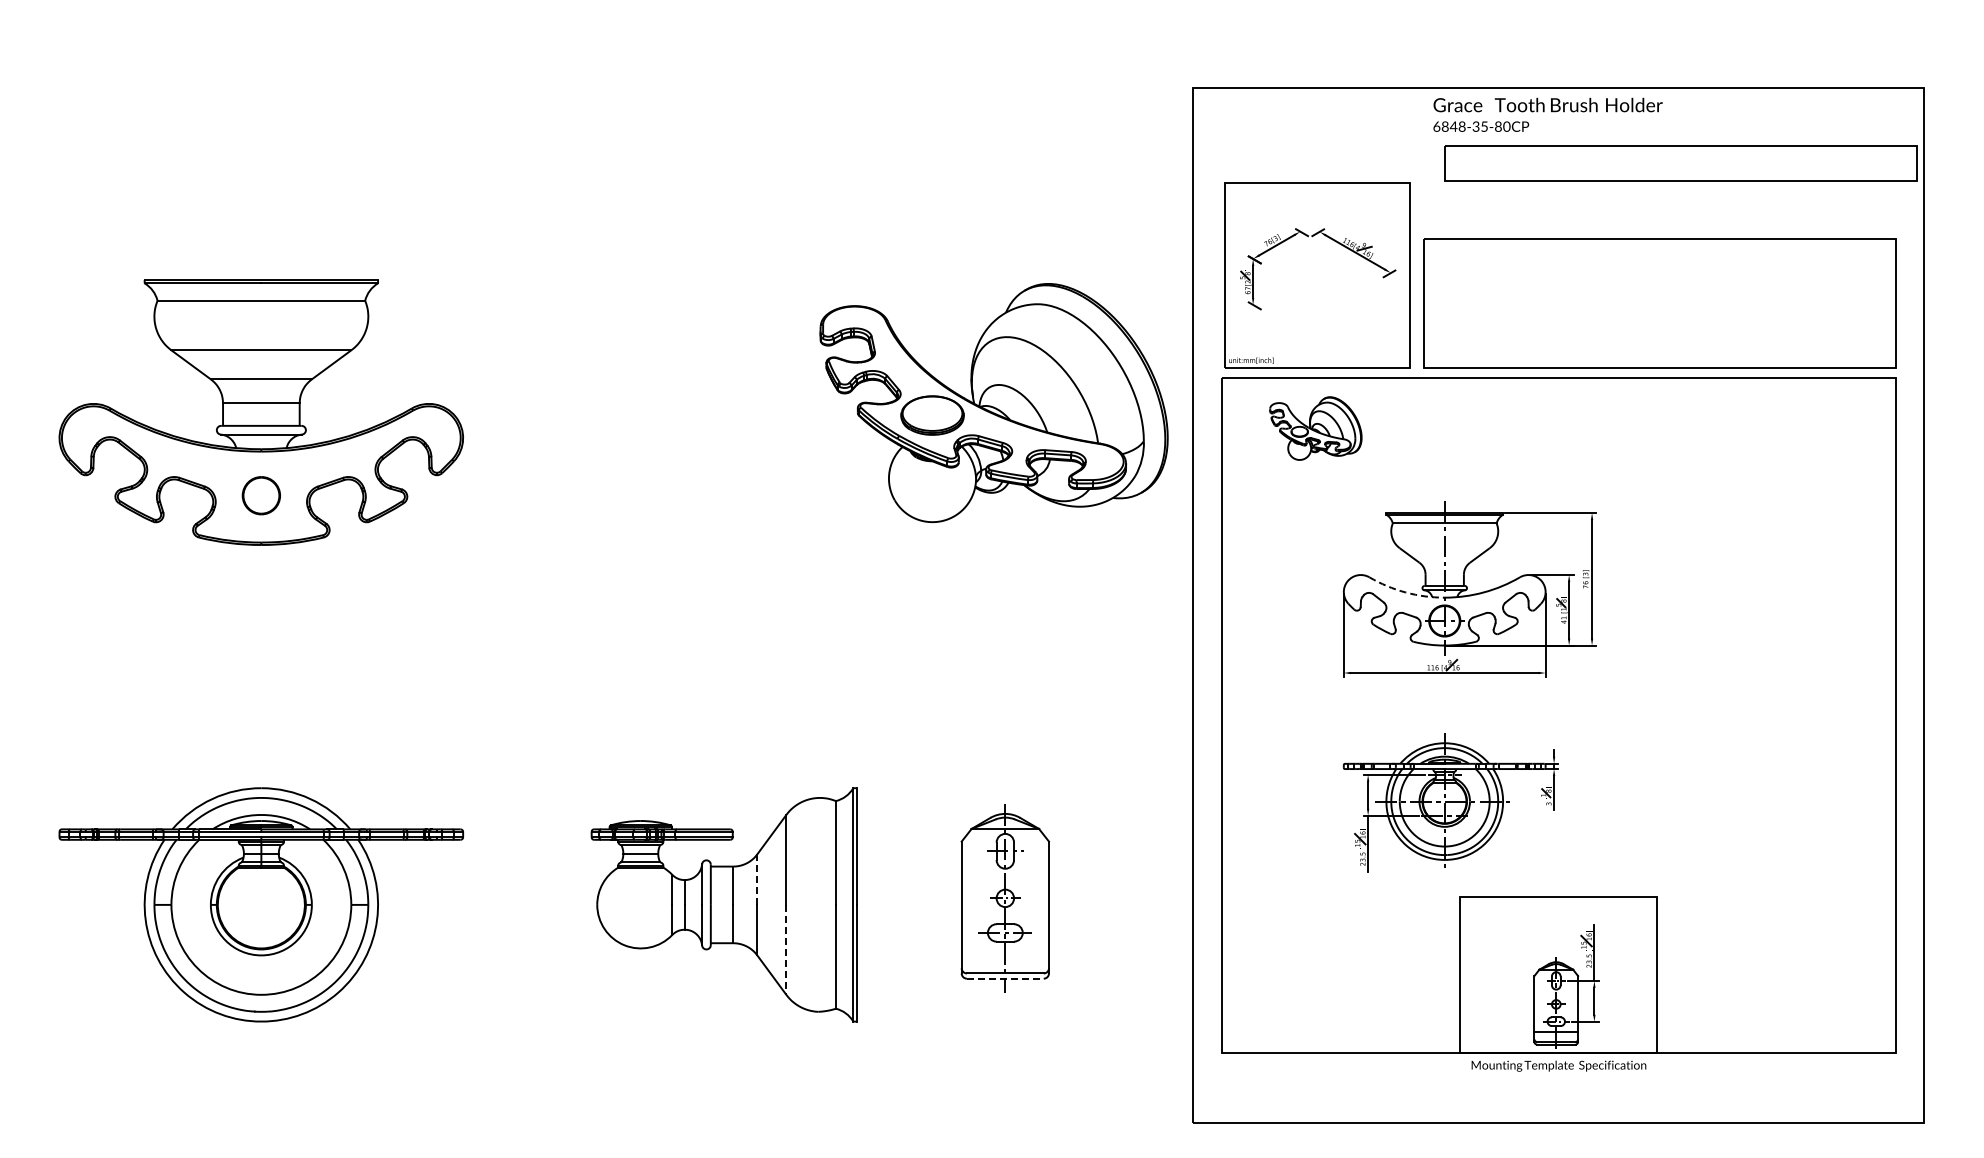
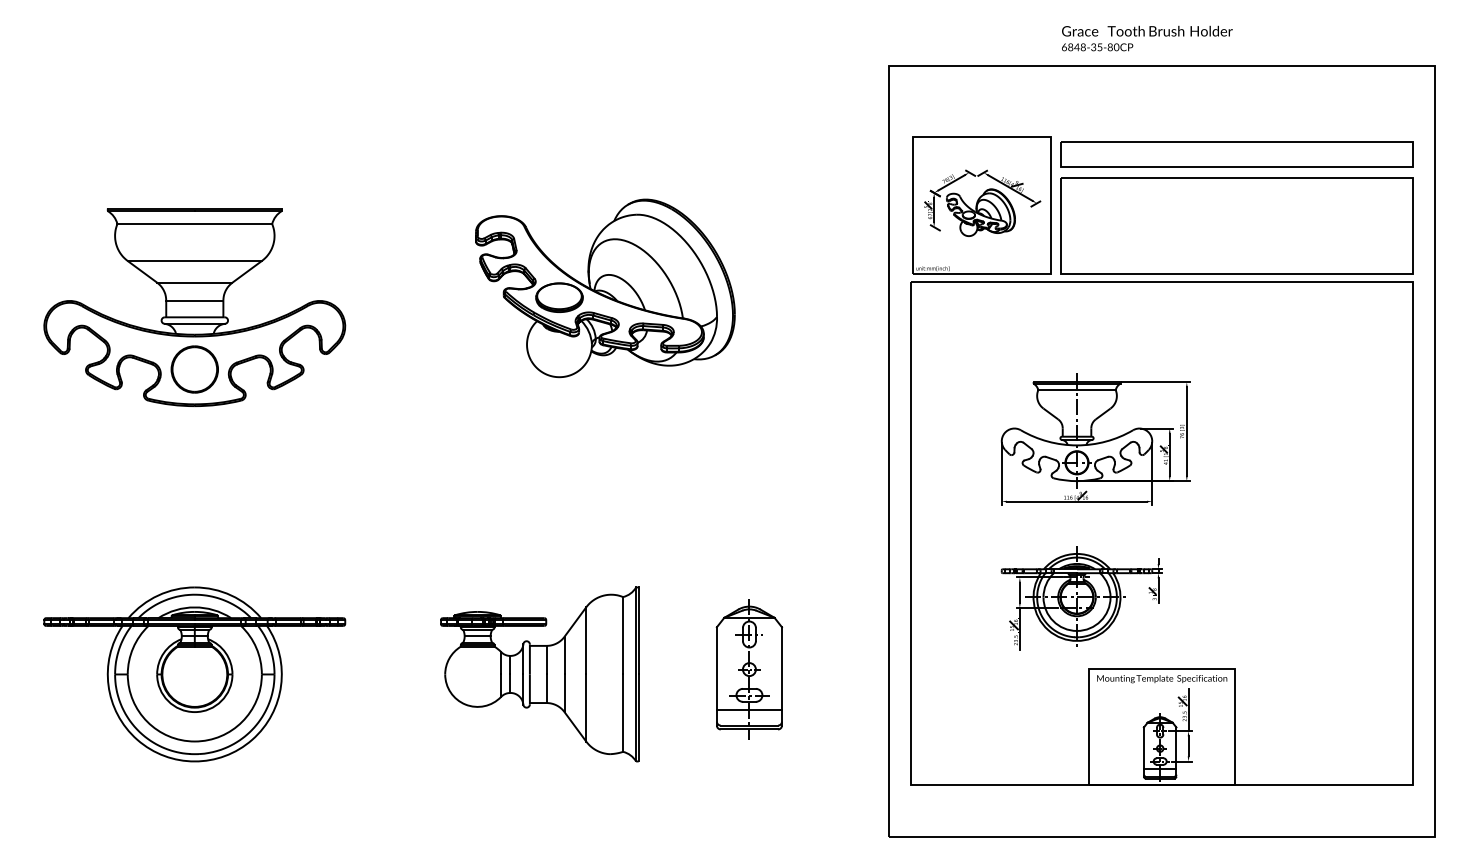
text: (1547, 114) -> (1146, 38), moved
part: (1680, 163) -> (1237, 154), moved
part: (993, 403) -> (604, 288), moved
part: (1315, 428) -> (980, 212), moved
part: (261, 495) -> (194, 369), size x1.67
arc: (1405, 592) -> (1047, 441), dashed -> solid
line: (757, 880) -> (564, 656), dashed -> solid
line: (786, 949) -> (586, 707), dashed -> solid
line: (1004, 953) -> (748, 710), added
line: (1005, 978) -> (749, 729), dashed -> solid
text: (1558, 1065) -> (1161, 678), moved

